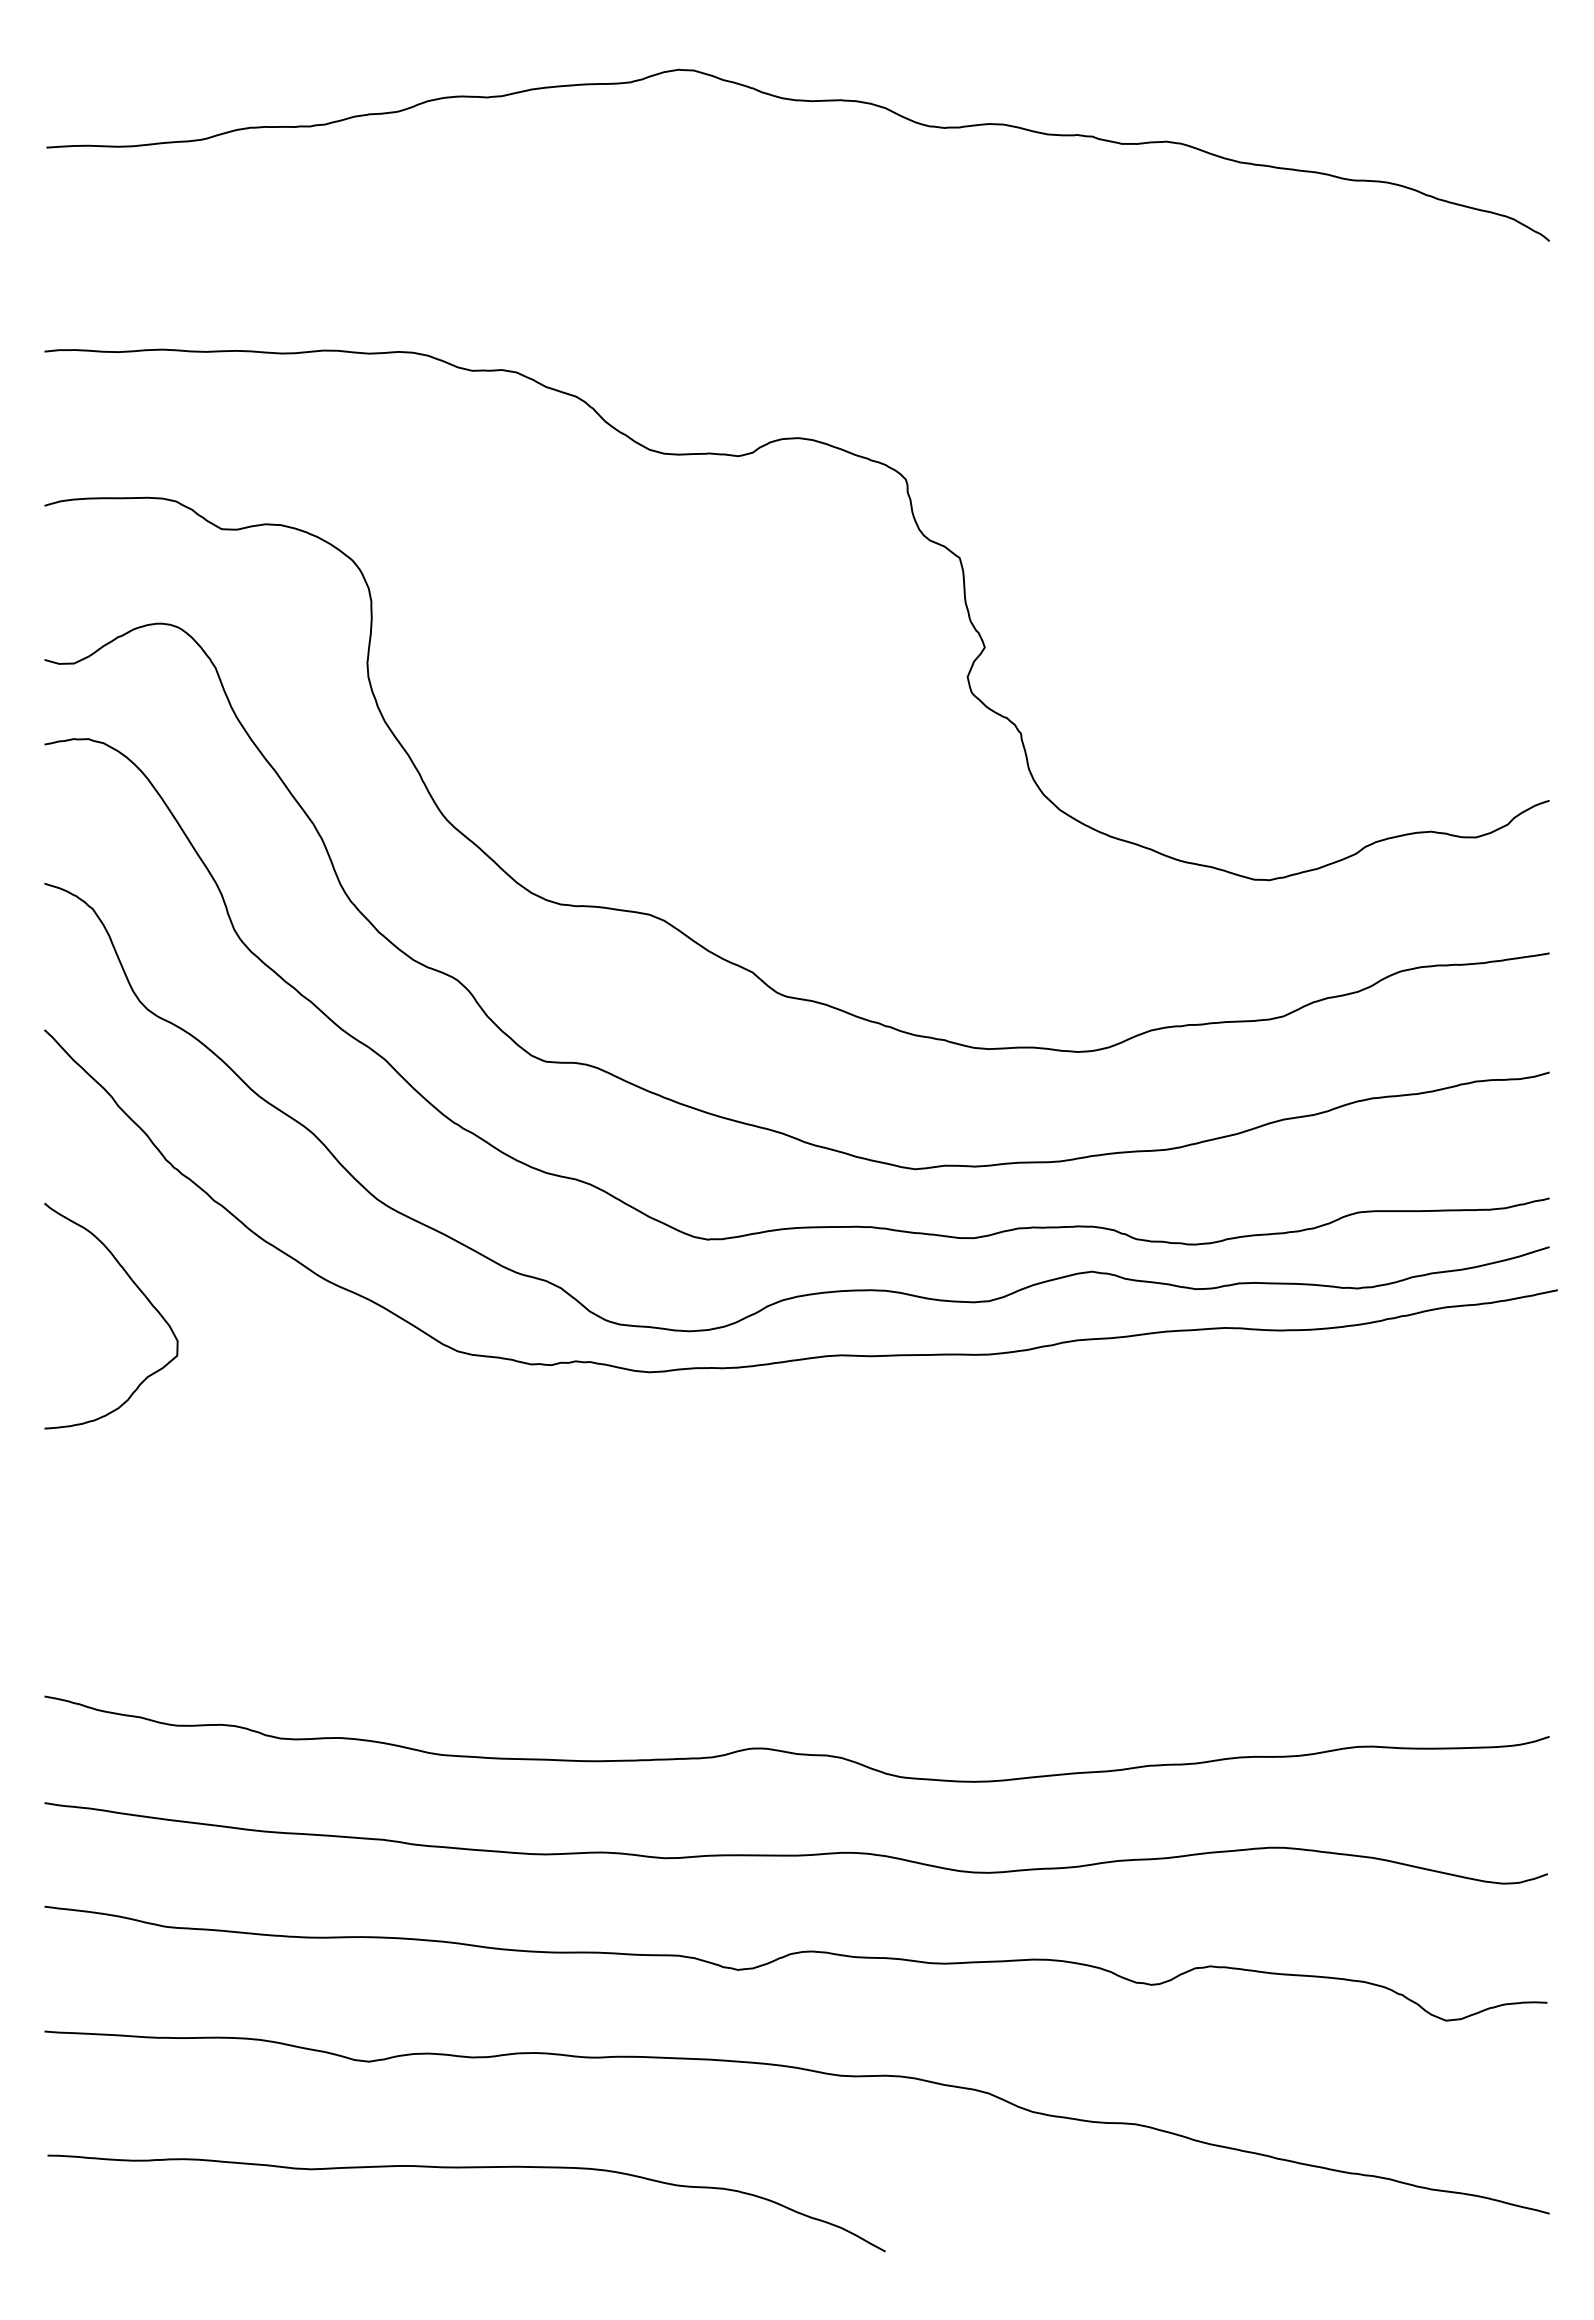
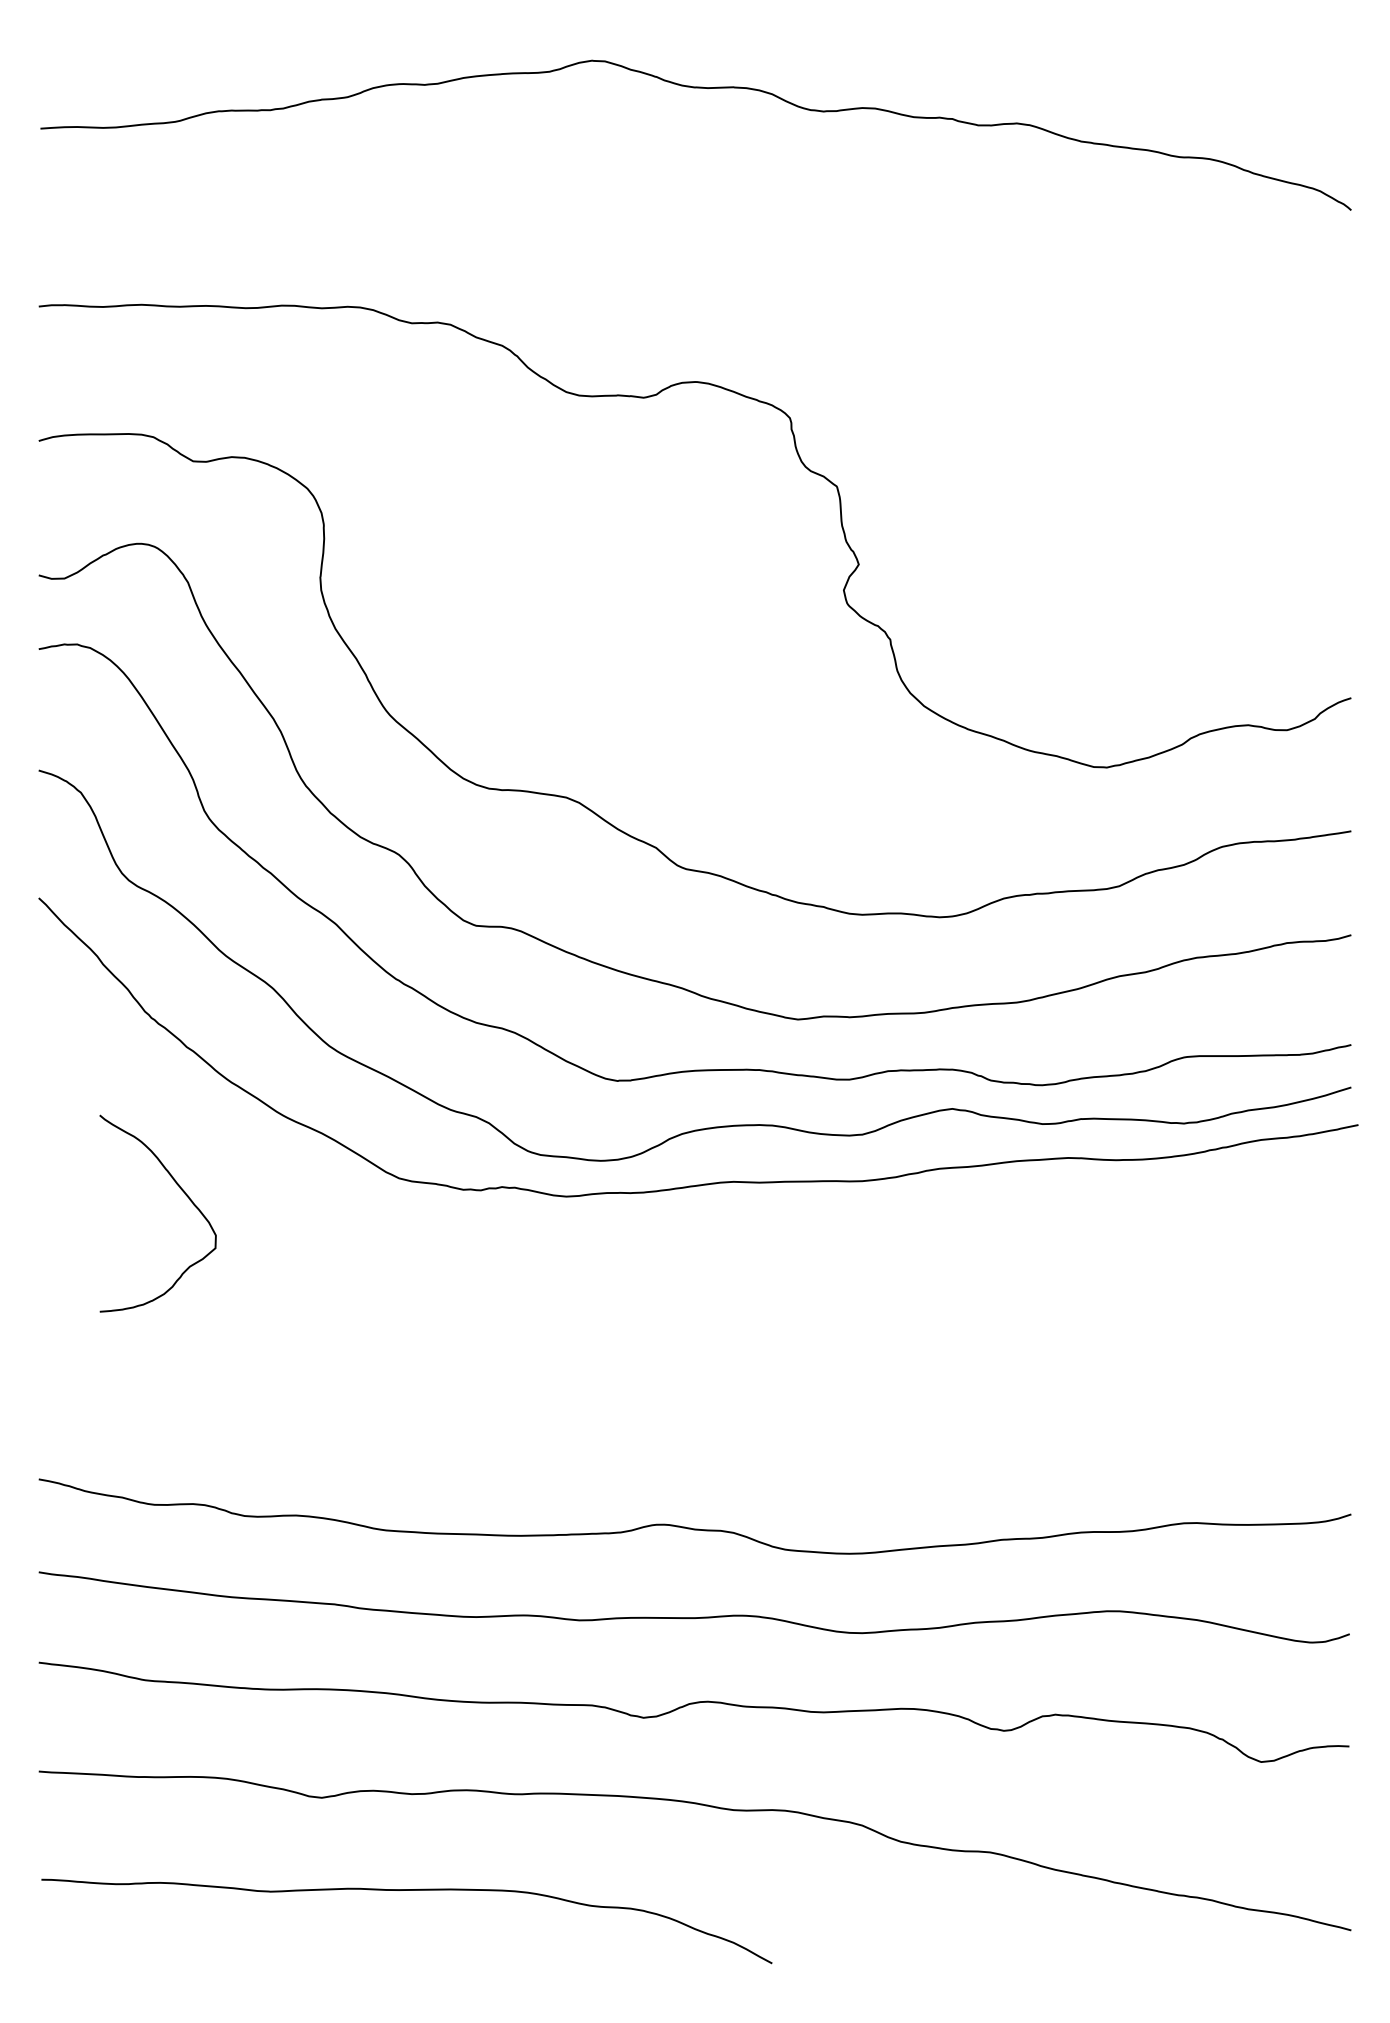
curve: (137, 1288) -> (180, 1189), moved

